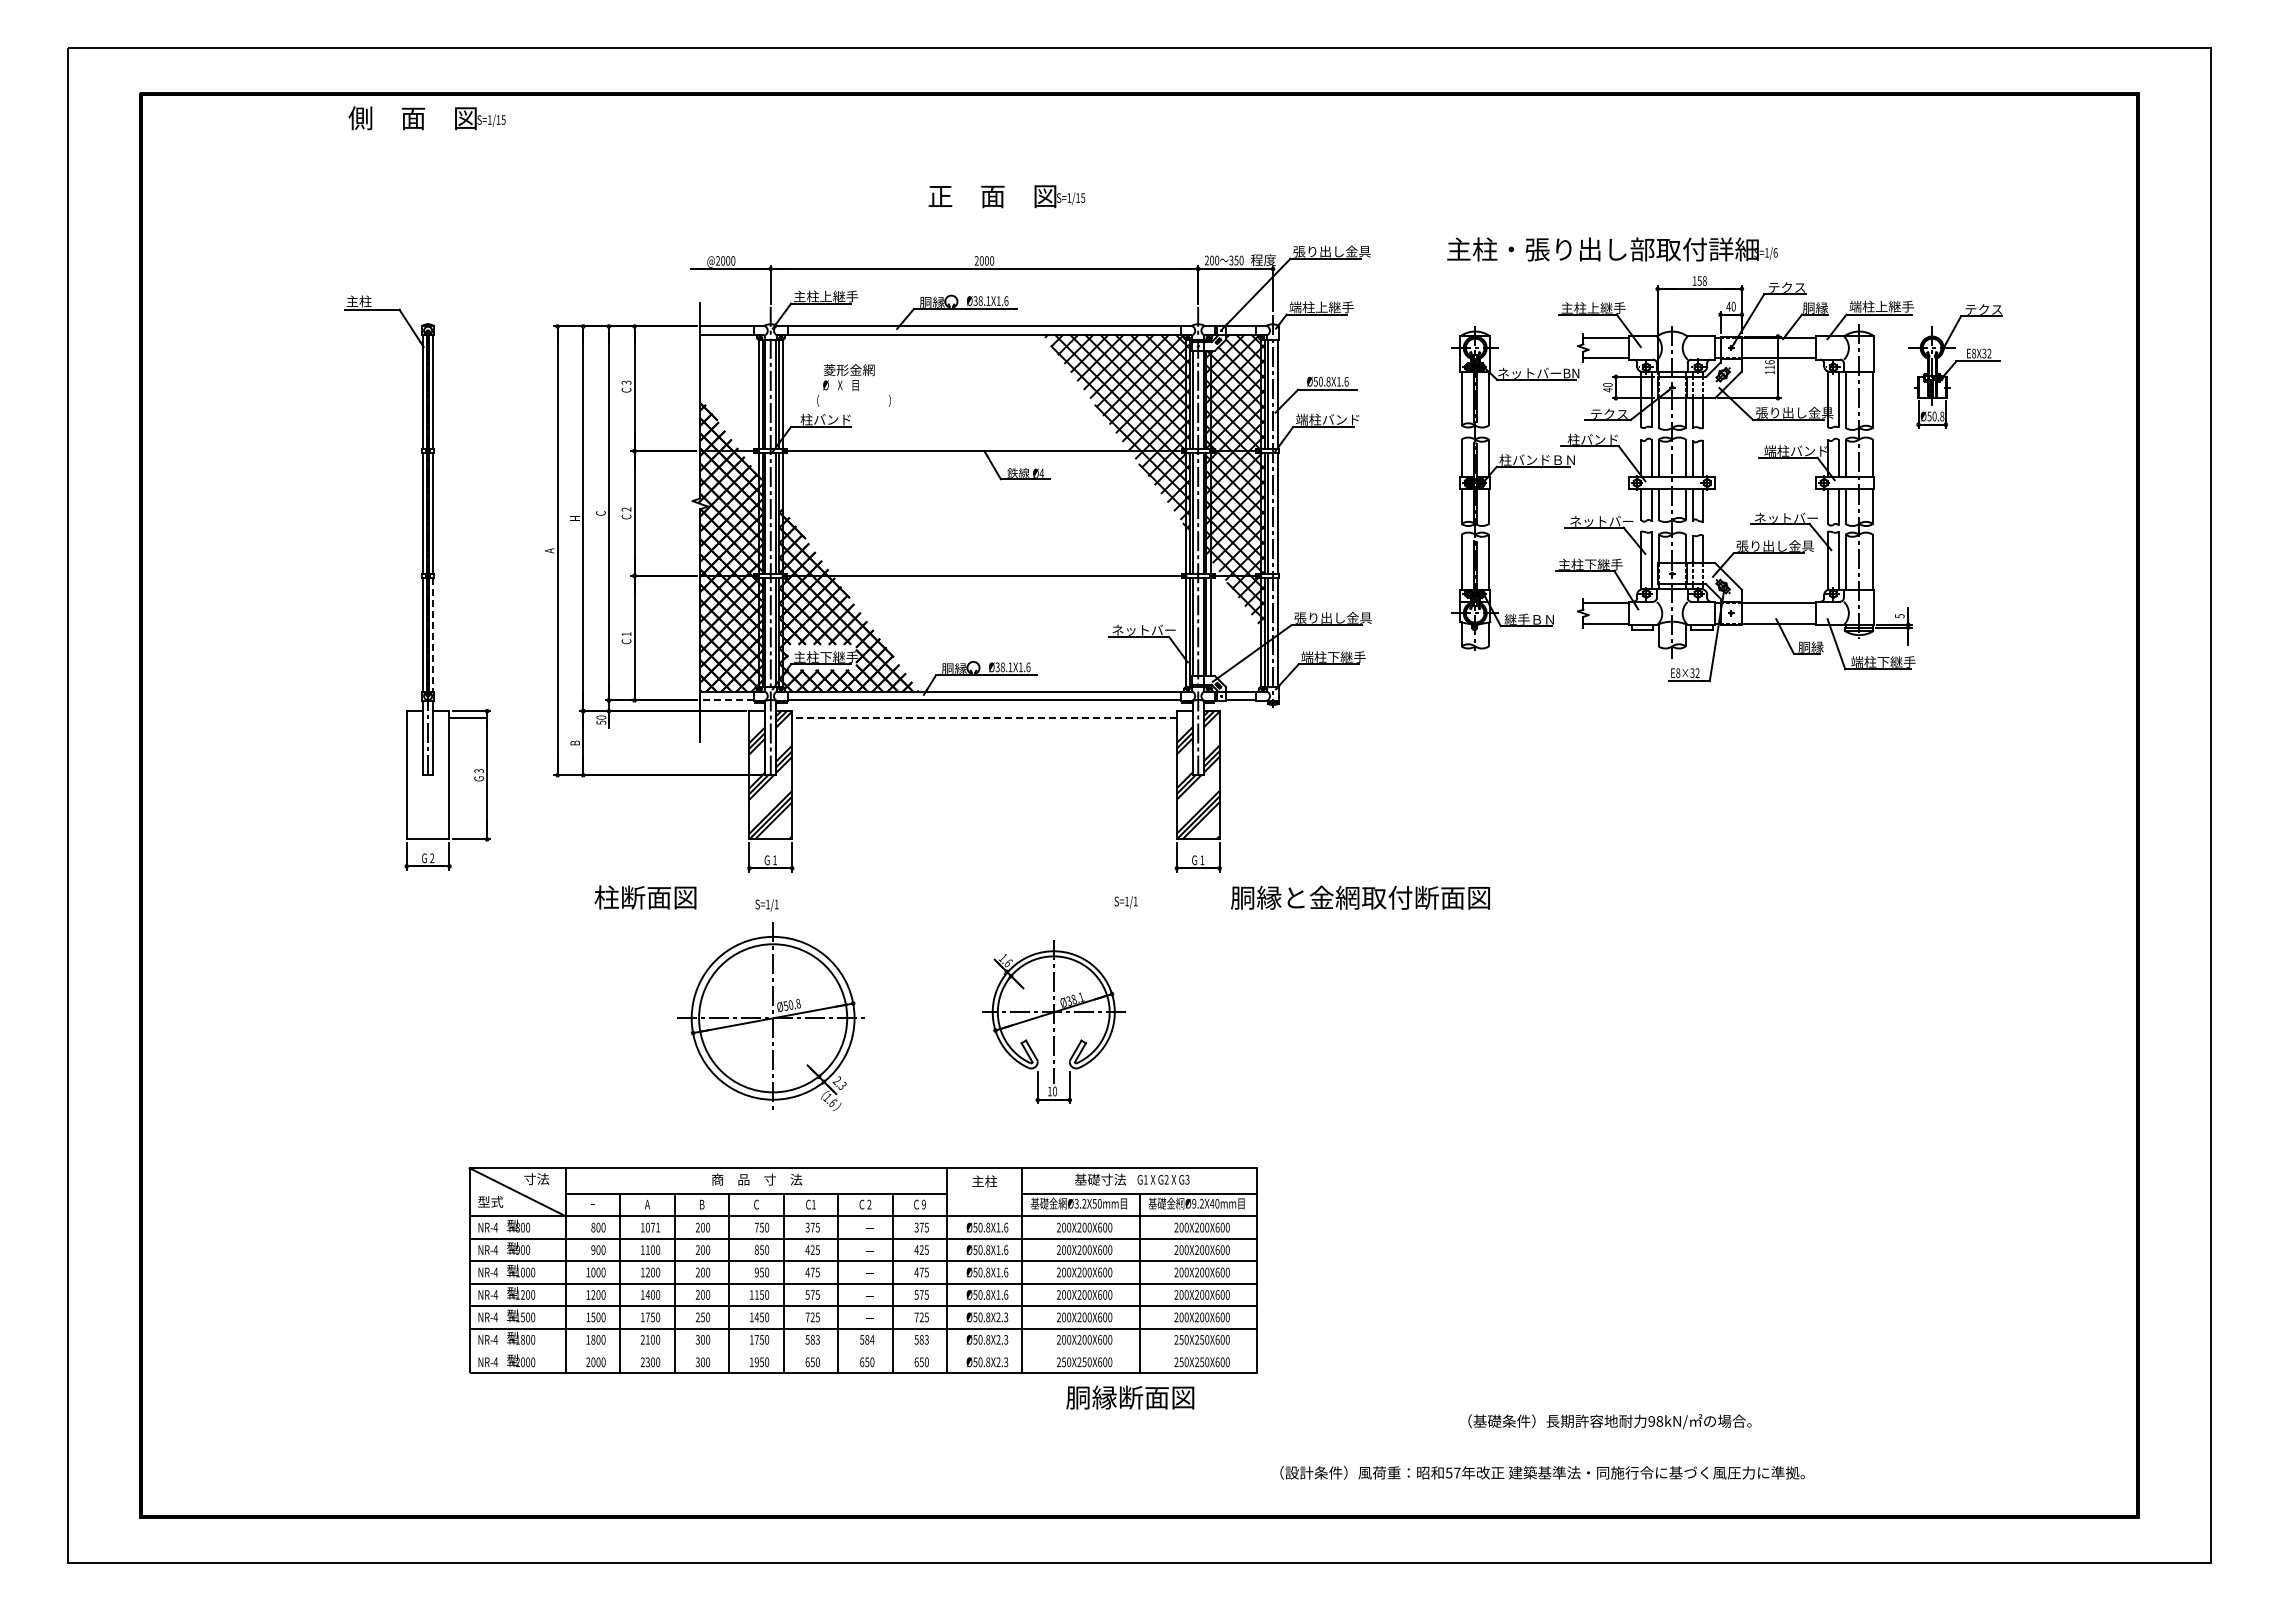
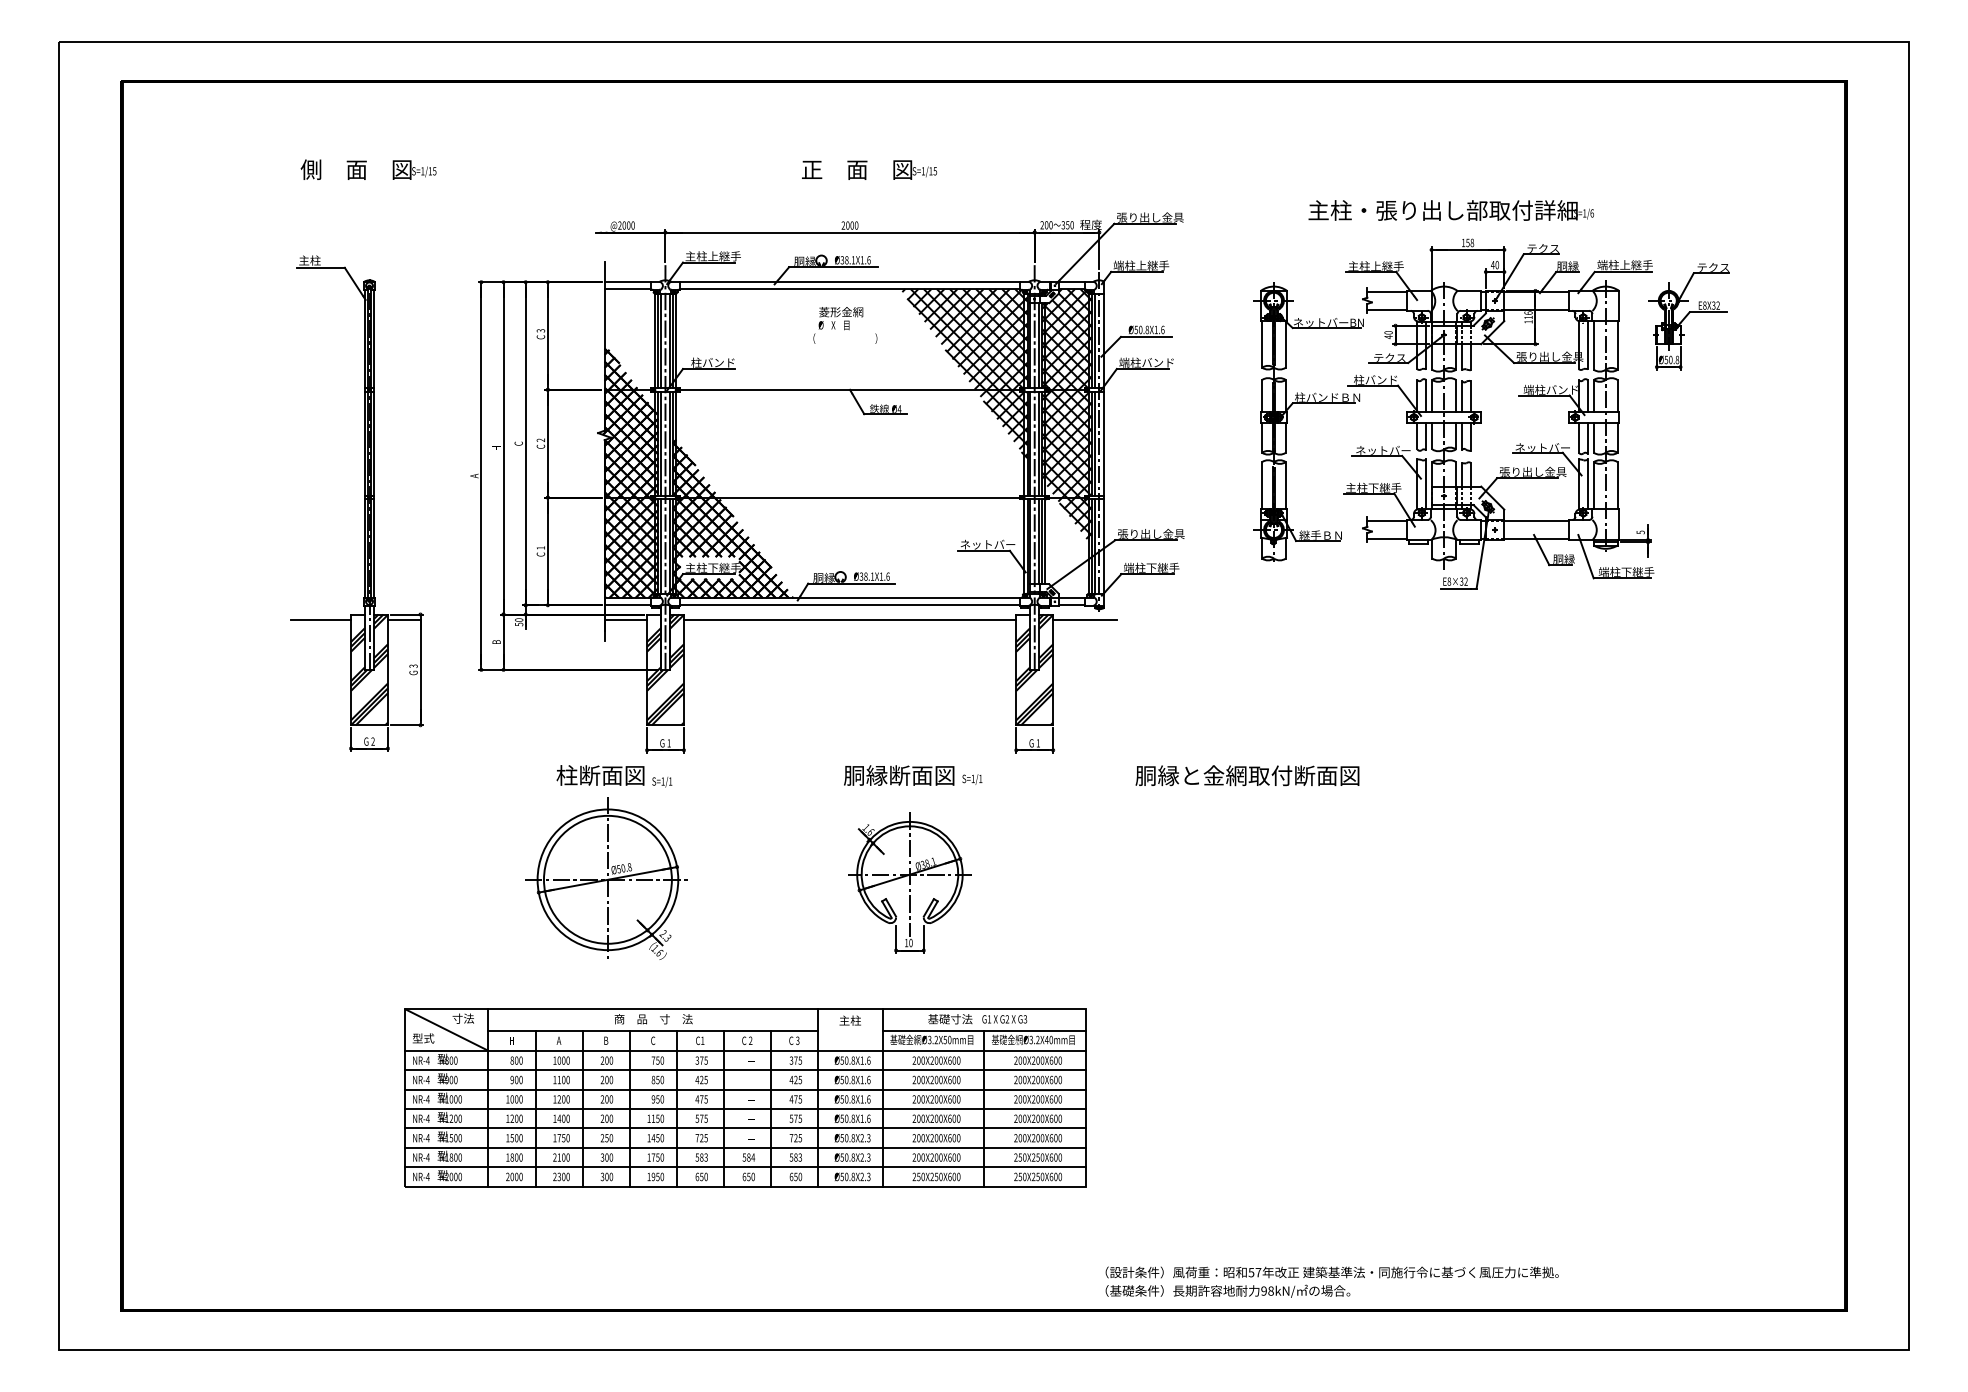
text: (426, 118) -> (368, 169), moved
text: (1612, 249) -> (1451, 210), moved
text: (853, 385) -> (844, 325), moved
line: (433, 634) -> (374, 548), dashed -> solid
line: (727, 700) -> (628, 605), dashed -> solid
line: (371, 717) -> (320, 619), added
line: (724, 717) -> (625, 619), added
line: (984, 717) -> (850, 619), dashed -> solid
line: (1256, 717) -> (1085, 619), added
hatch: (427, 775) -> (368, 670), added
text: (645, 897) -> (600, 775), moved
text: (1360, 897) -> (1247, 775), moved
part: (770, 1016) -> (605, 878), moved
text: (1194, 1203) -> (1031, 1039), Ø9.2X40mm -> Ø3.2X40mm
text: (923, 1204) -> (797, 1040), 9 -> 3
text: (655, 1227) -> (565, 1060), 1071 -> 1000
line: (863, 1350) -> (745, 1166), added
text: (1130, 1397) -> (899, 775), moved
text: (1609, 1421) -> (1227, 1291), moved

